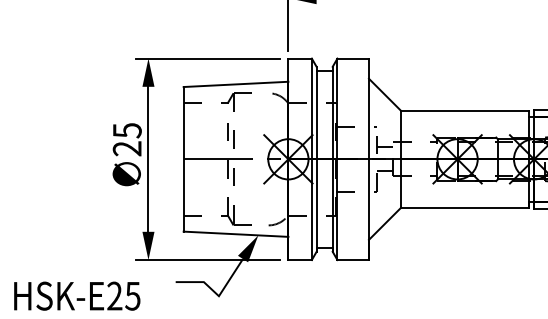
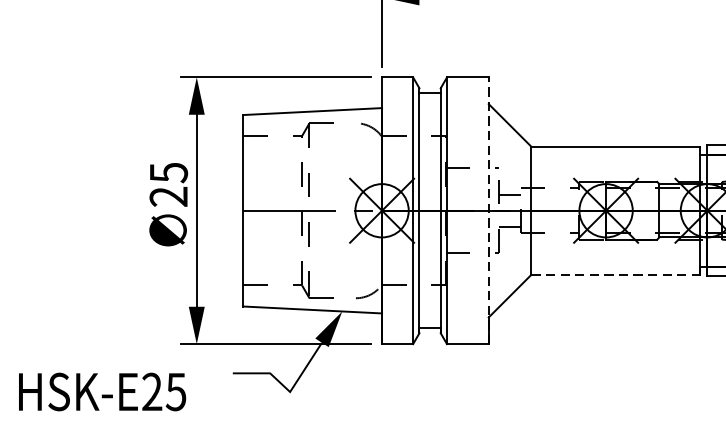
line: (368, 159) -> (488, 211), solid -> dashed
line: (464, 207) -> (615, 274), solid -> dashed

